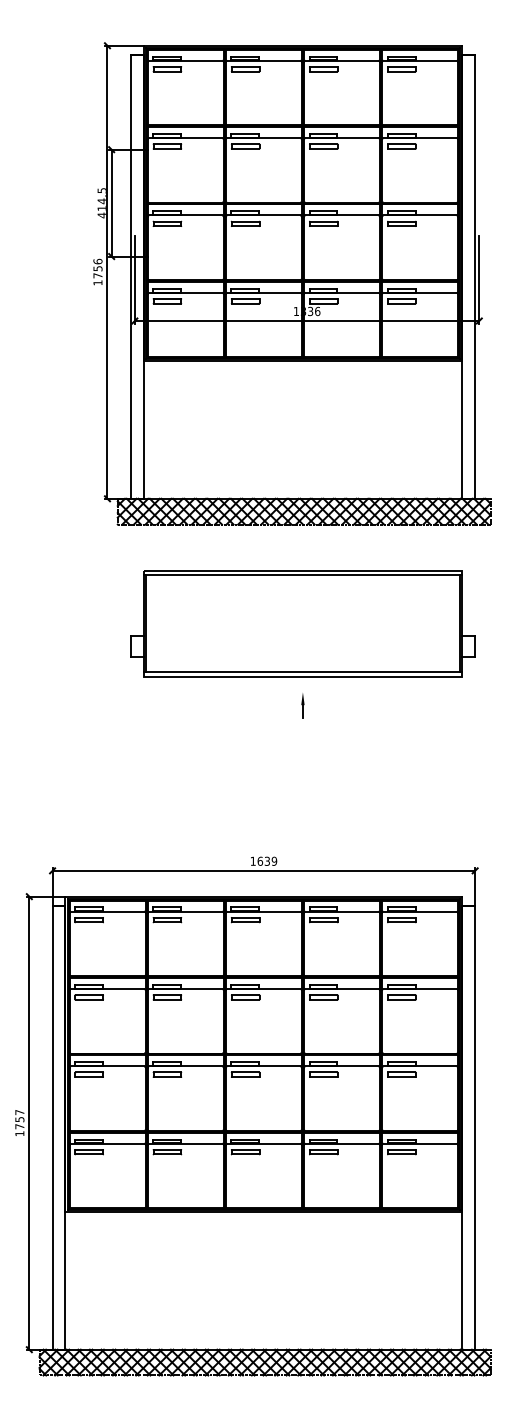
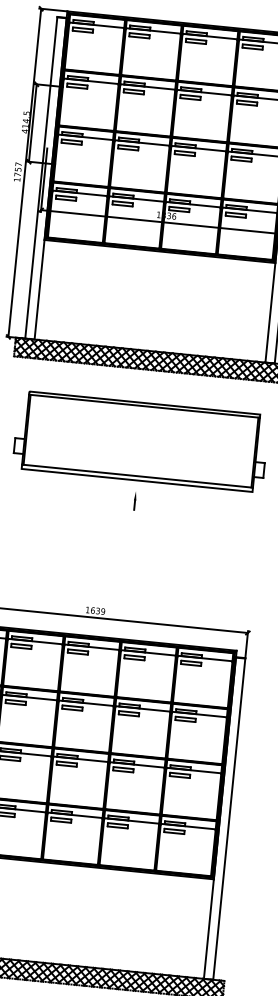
text: (97, 261) -> (18, 164), 1756 -> 1757

